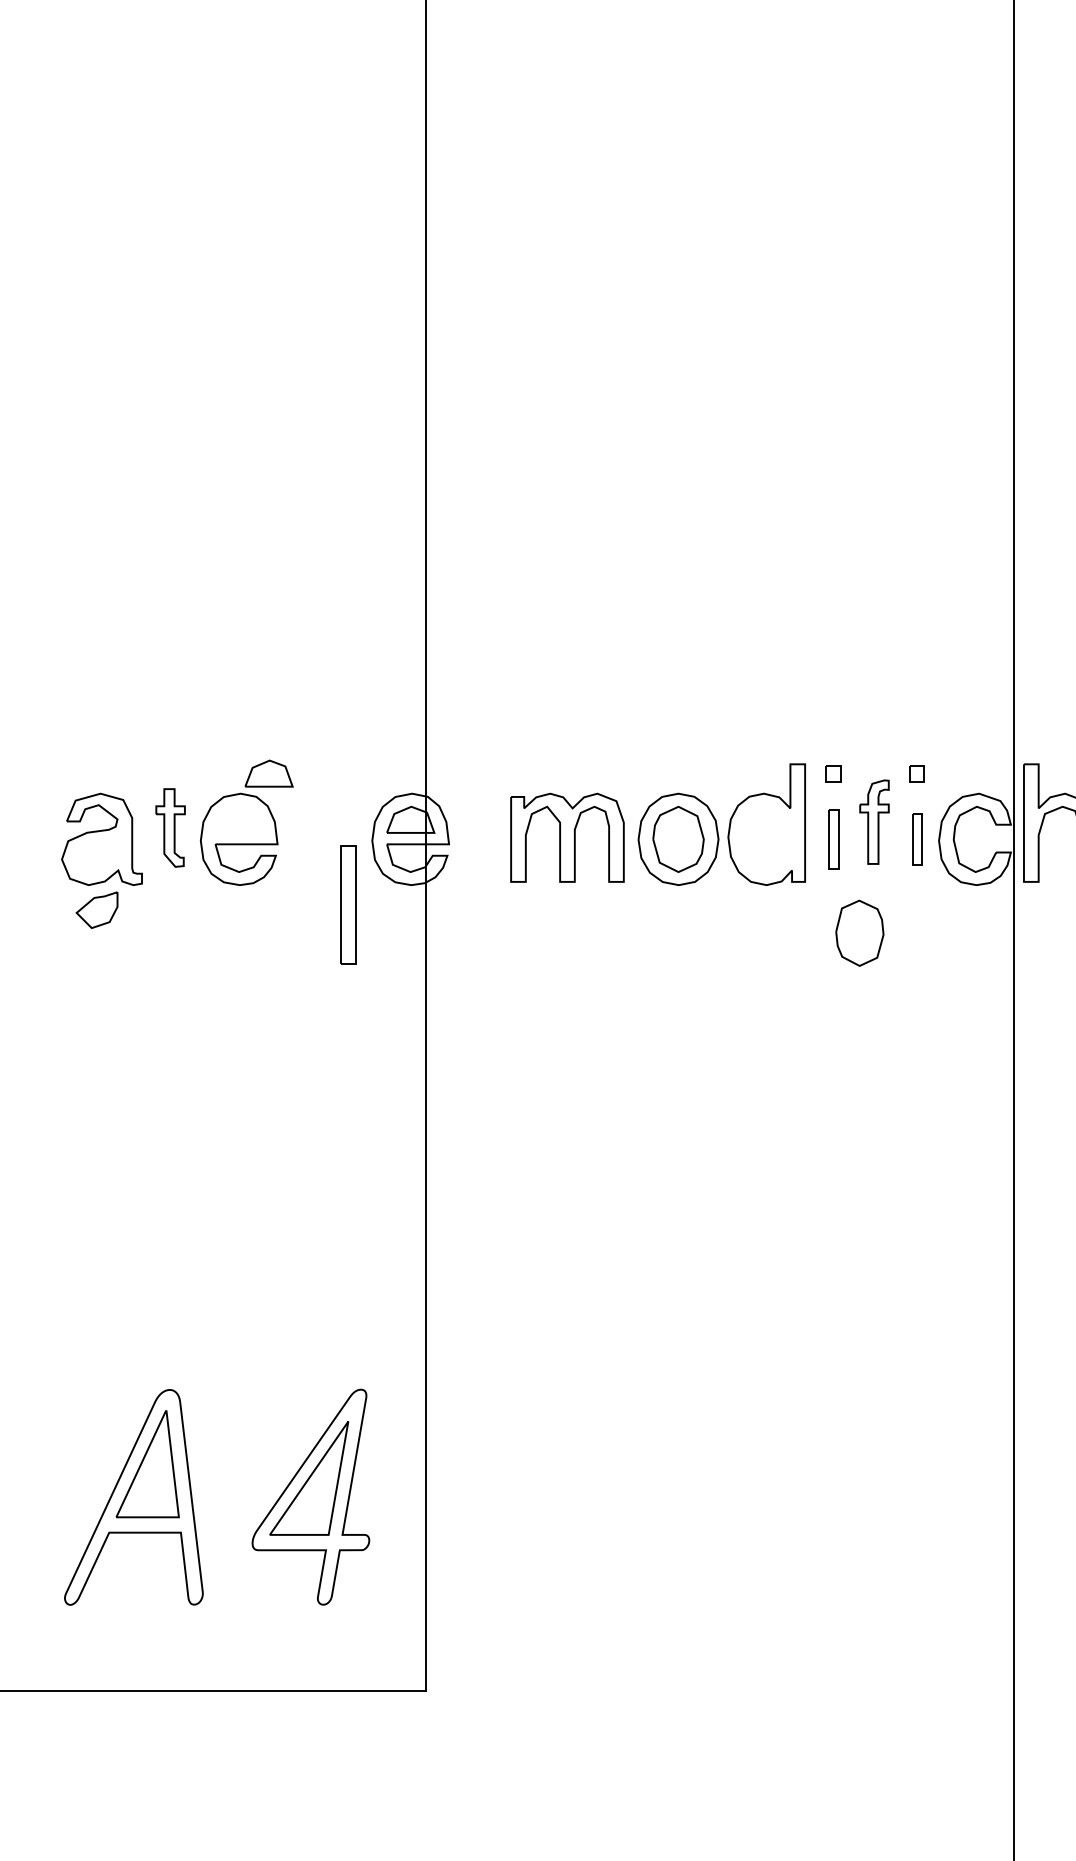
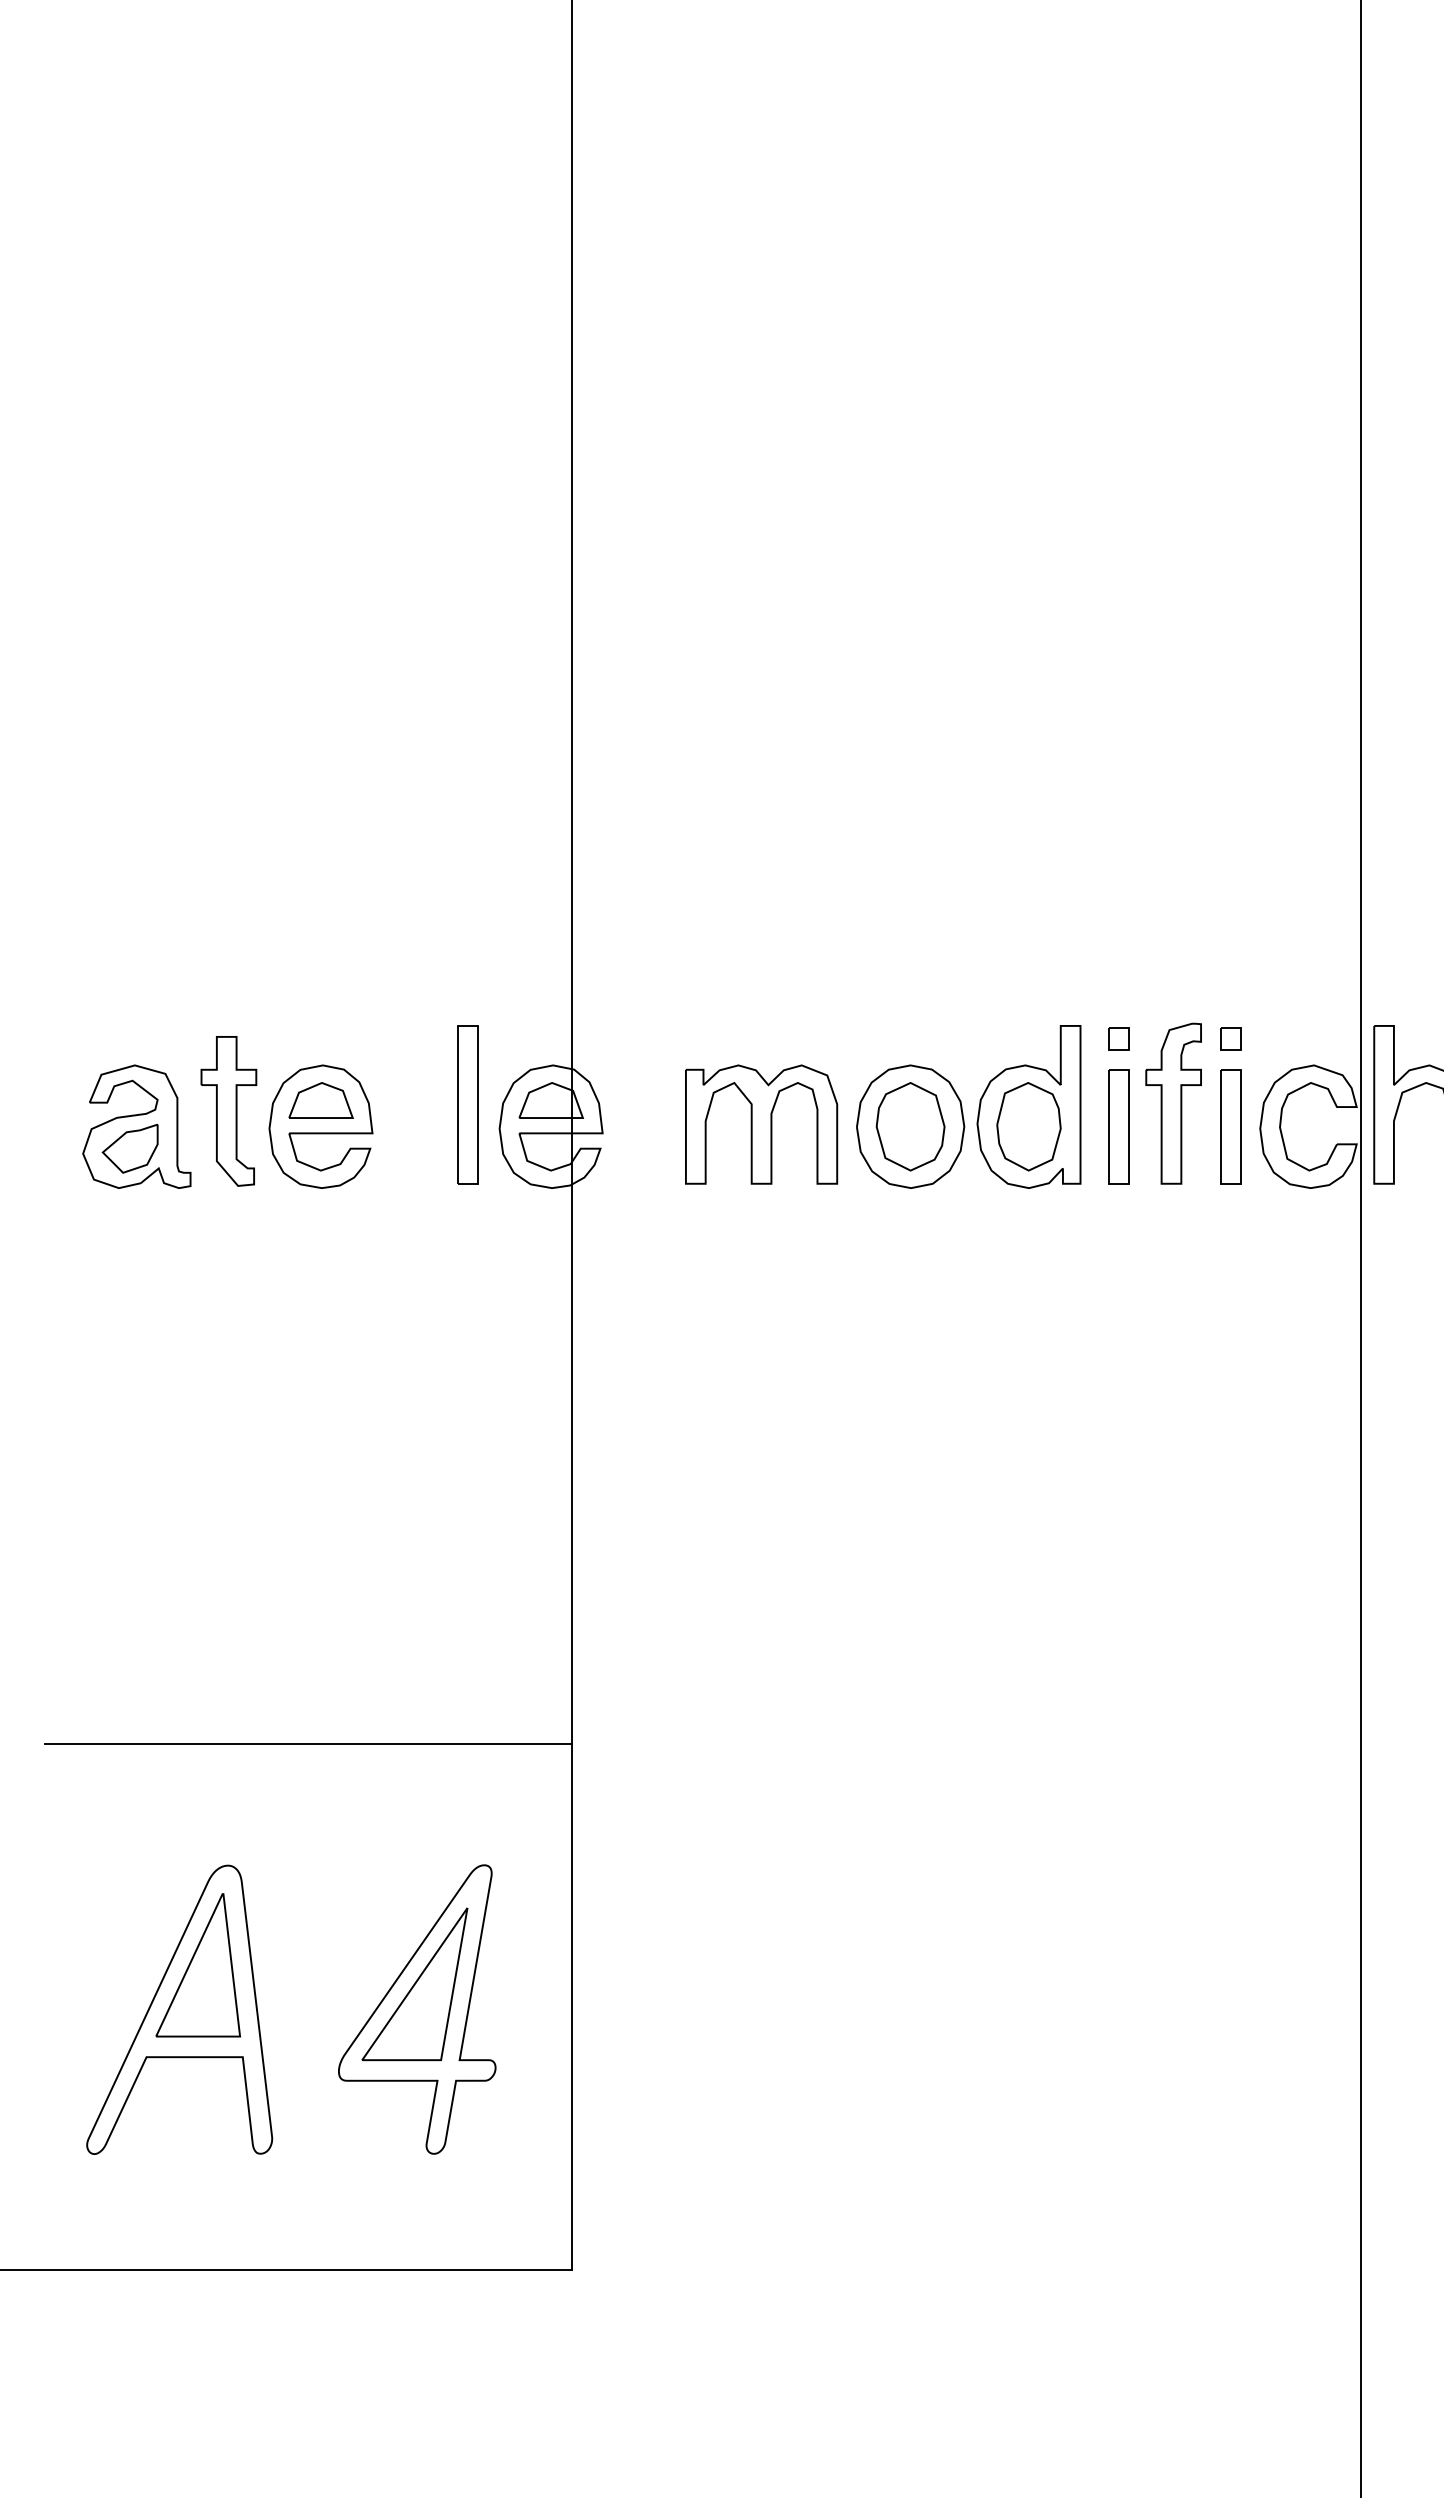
part: (268, 773) -> (320, 1100), moved
part: (874, 822) -> (1173, 1103), size x1.43
part: (170, 828) -> (228, 1111), size x1.43
part: (833, 839) -> (1118, 1126), size x1.43
part: (916, 839) -> (1230, 1126), size x1.67
part: (348, 904) -> (467, 1104), moved
part: (96, 910) -> (129, 1148), moved
part: (859, 933) -> (1028, 1126), moved
line: (229, 1298) -> (308, 1743), added

